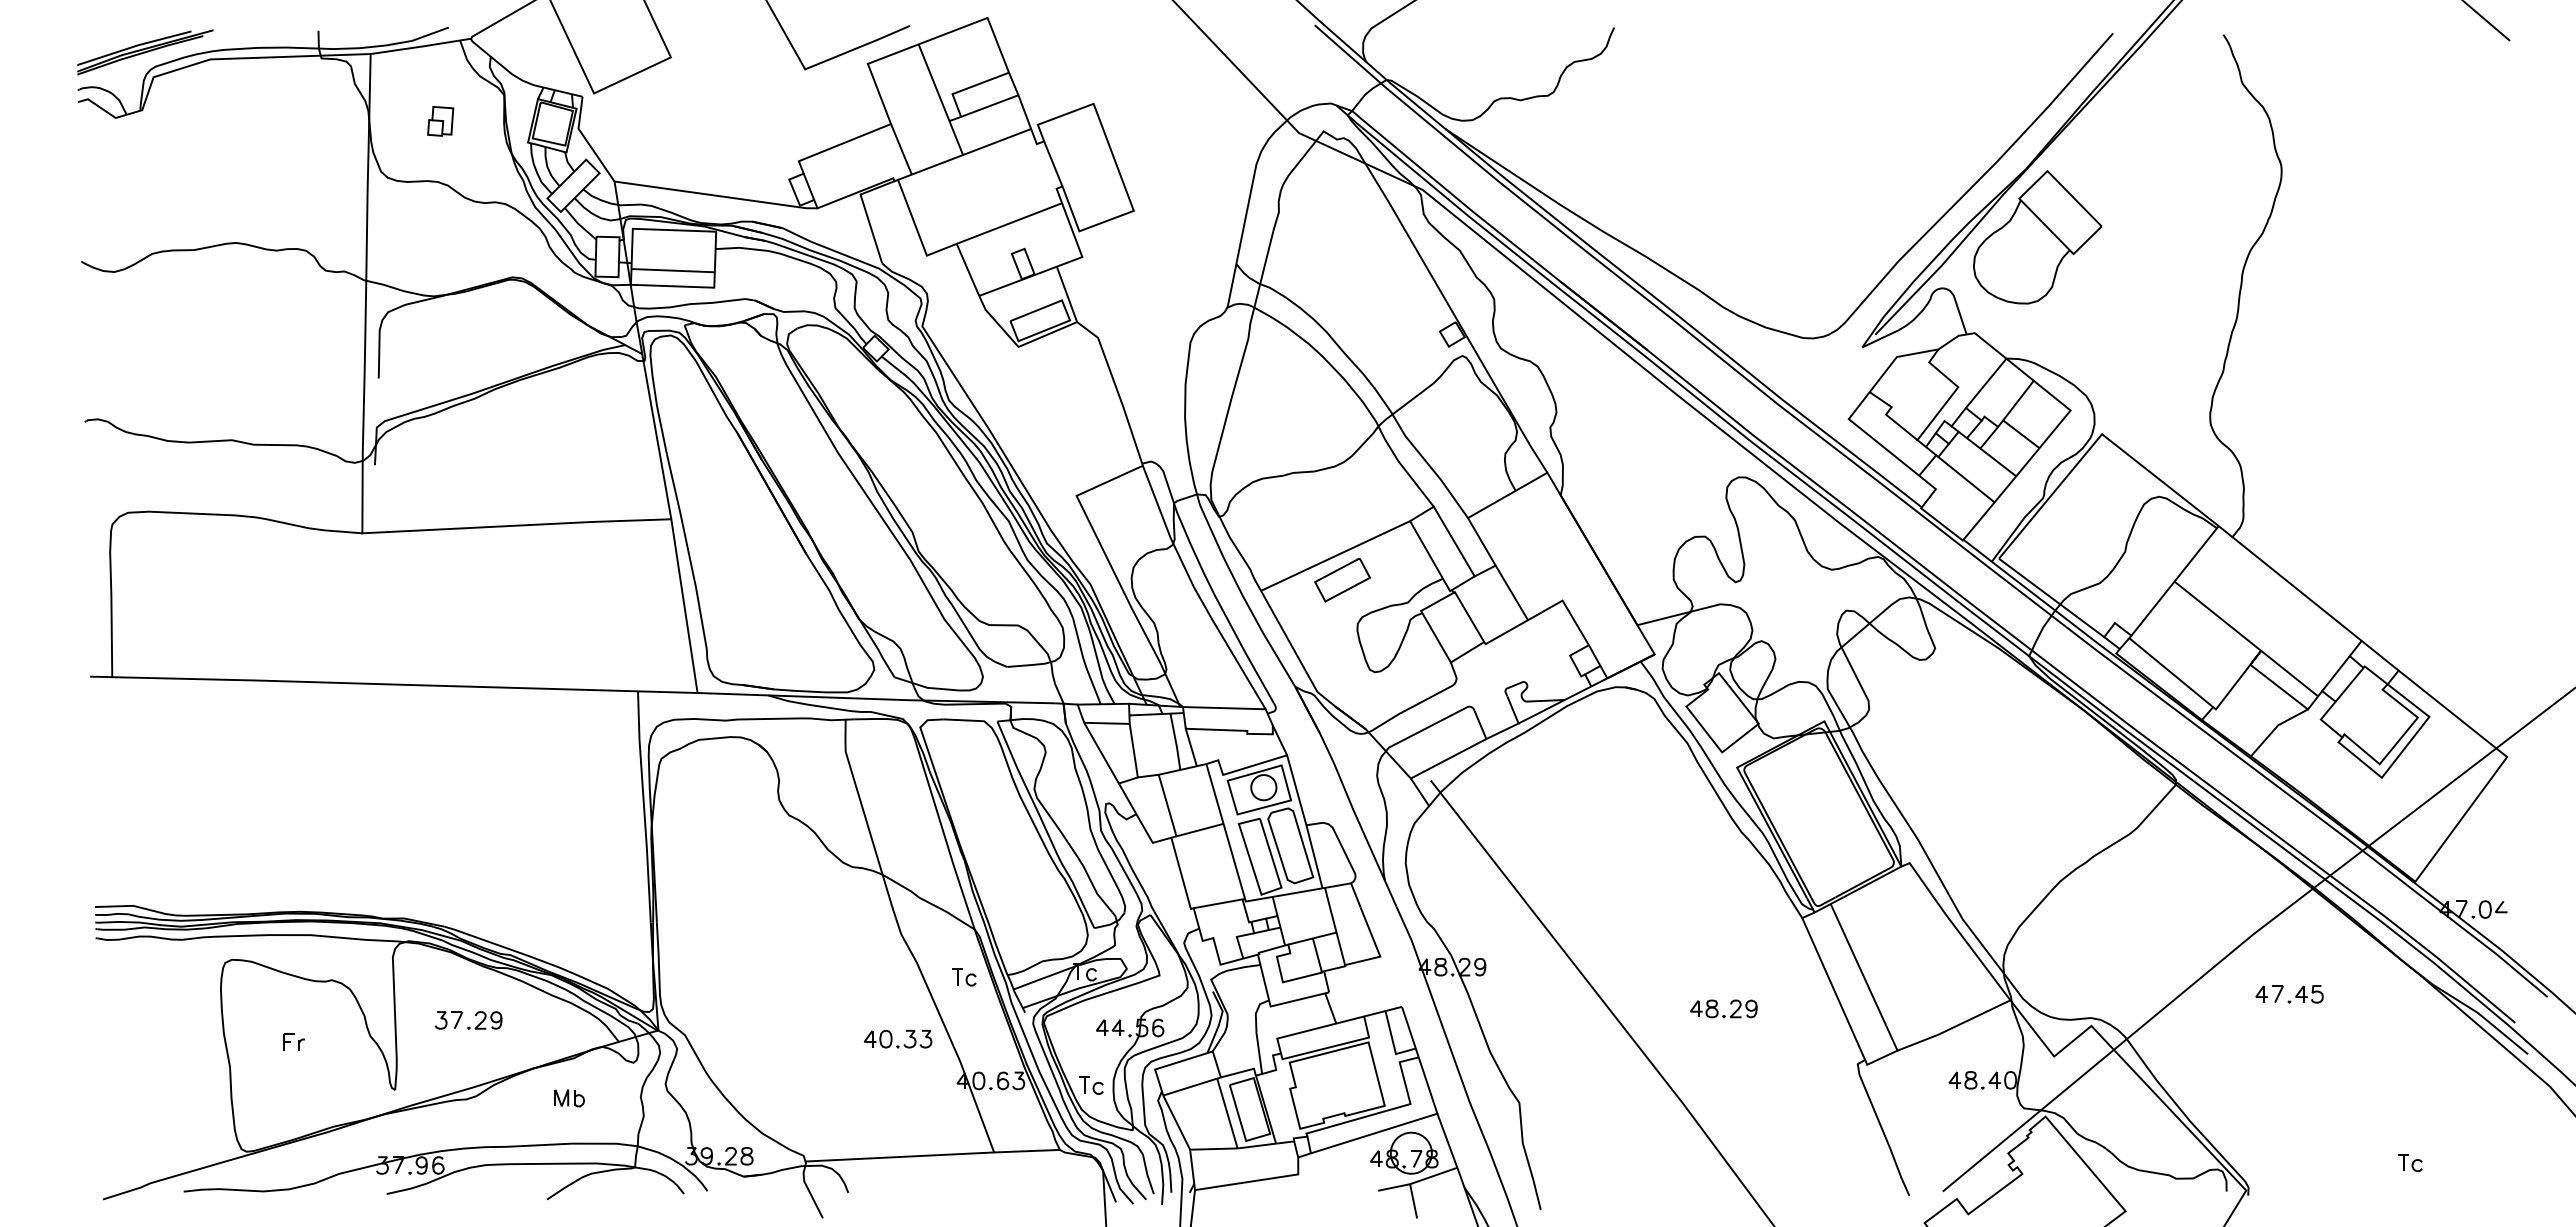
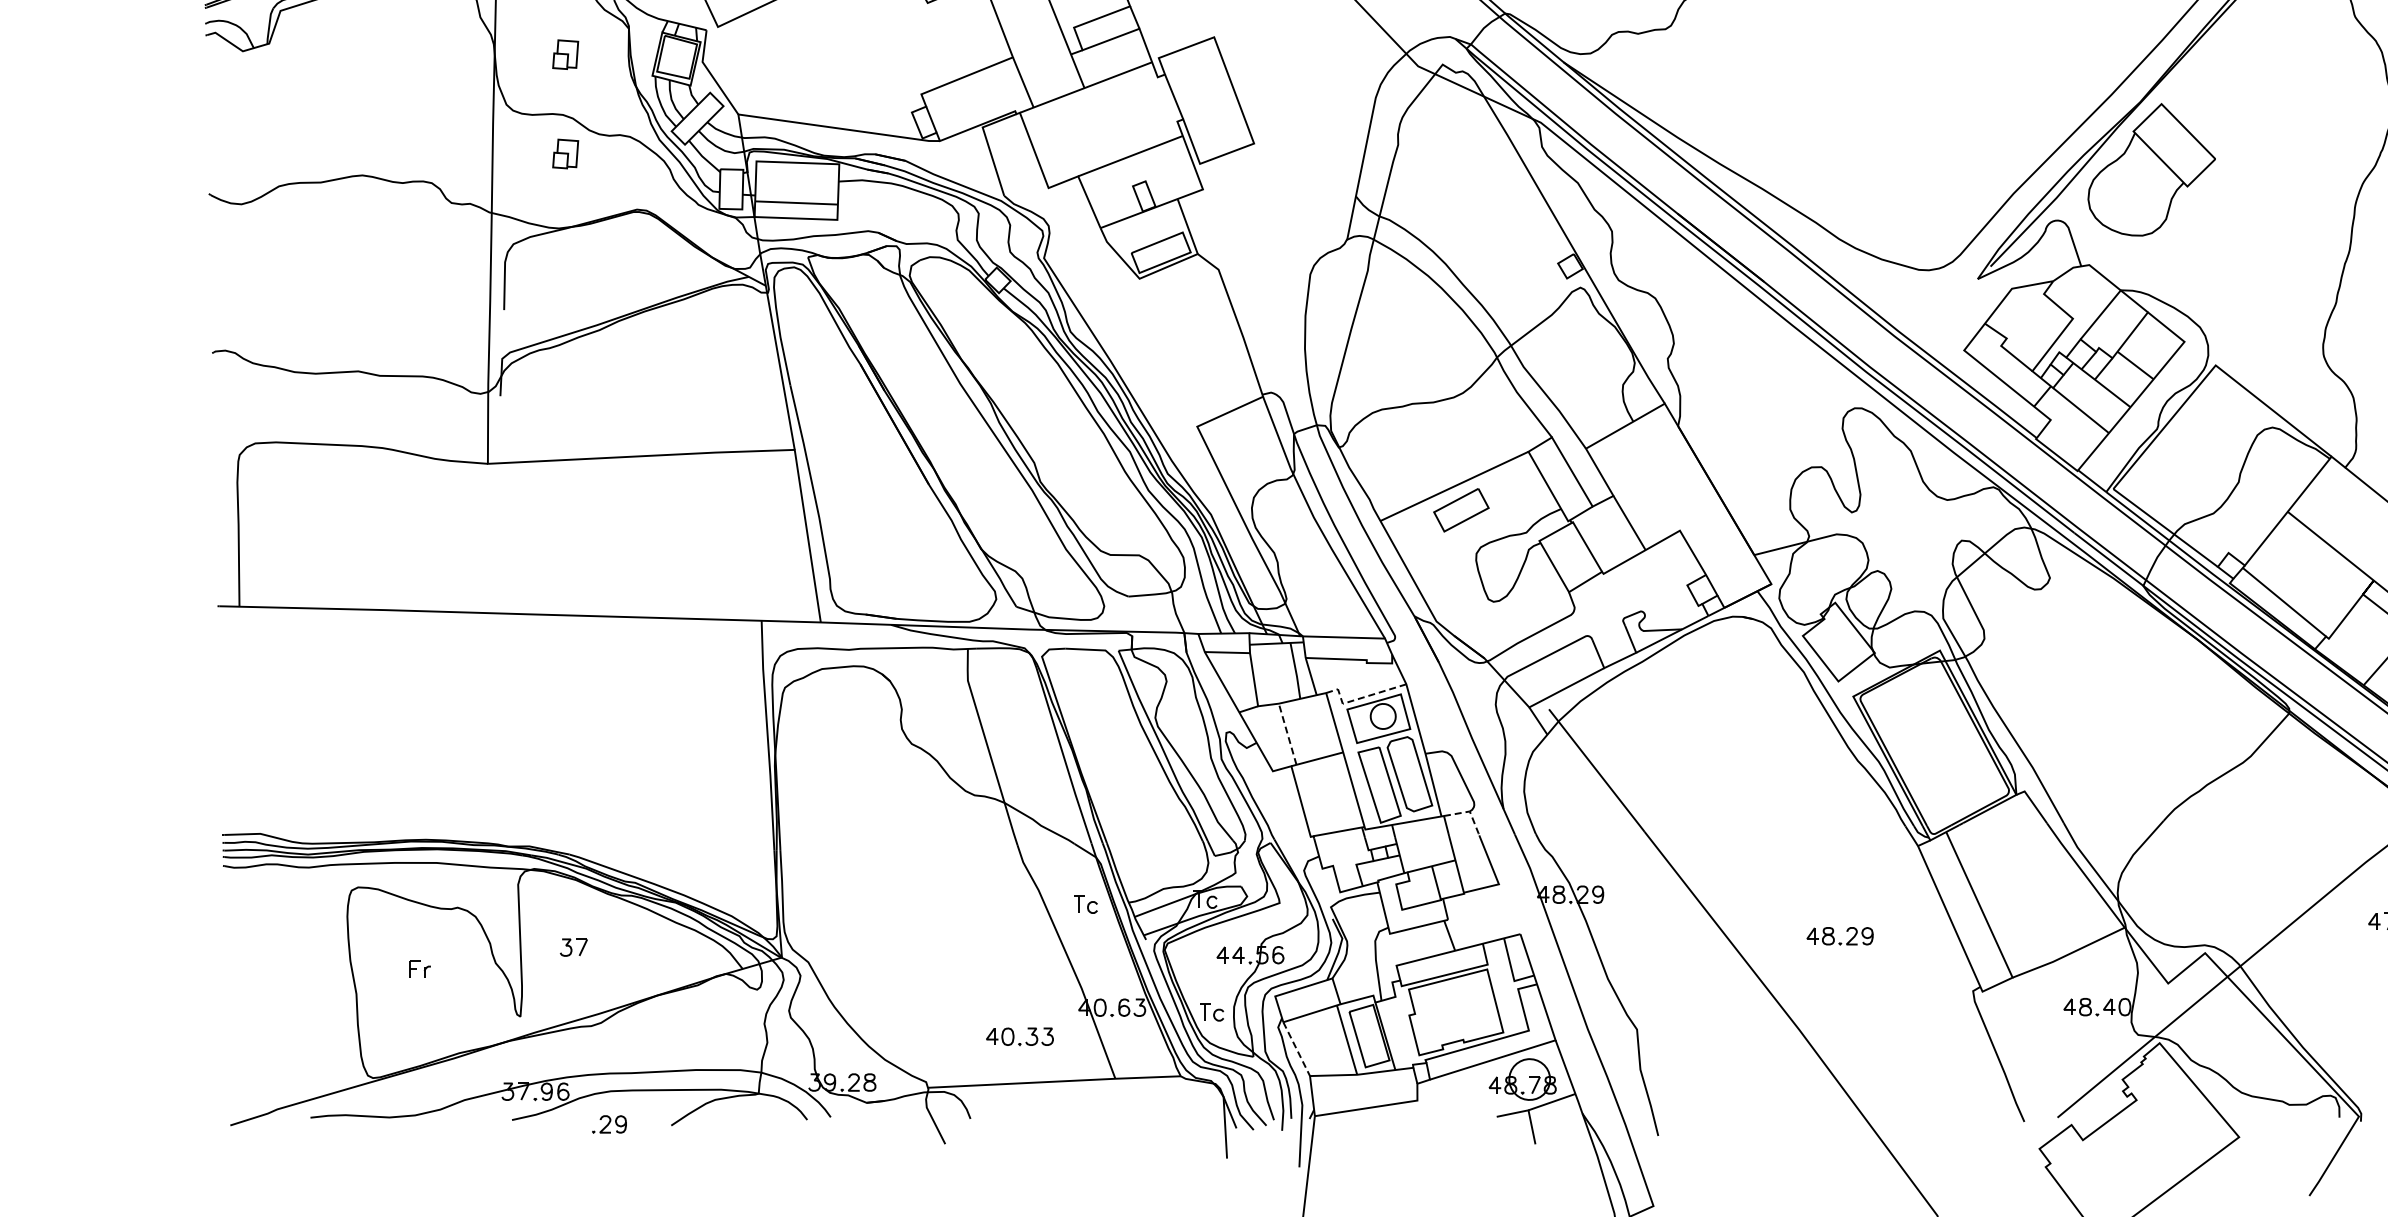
part: (440, 221) -> (565, 154), added
line: (1240, 769) -> (1360, 698), solid -> dashed
line: (1167, 806) -> (1287, 735), solid -> dashed
line: (1351, 883) -> (1470, 811), solid -> dashed
part: (484, 1020) -> (609, 1124), moved
part: (898, 1038) -> (1020, 1036), moved
part: (569, 1098) -> (693, 1025), removed
line: (1176, 1123) -> (1296, 1050), solid -> dashed

